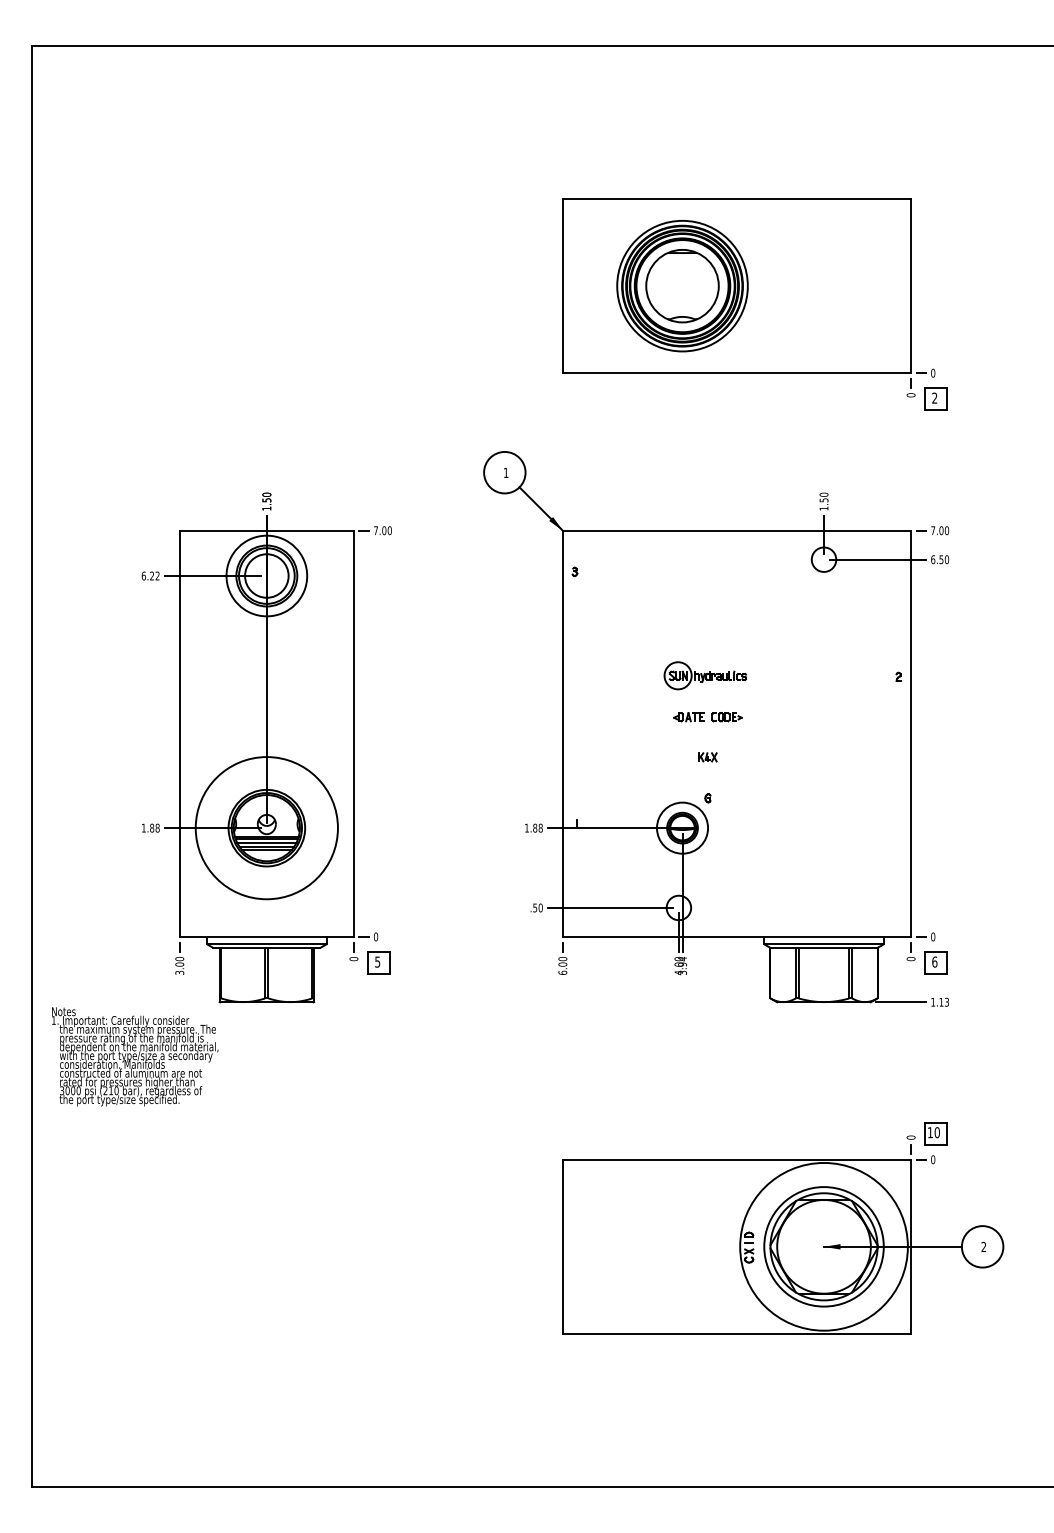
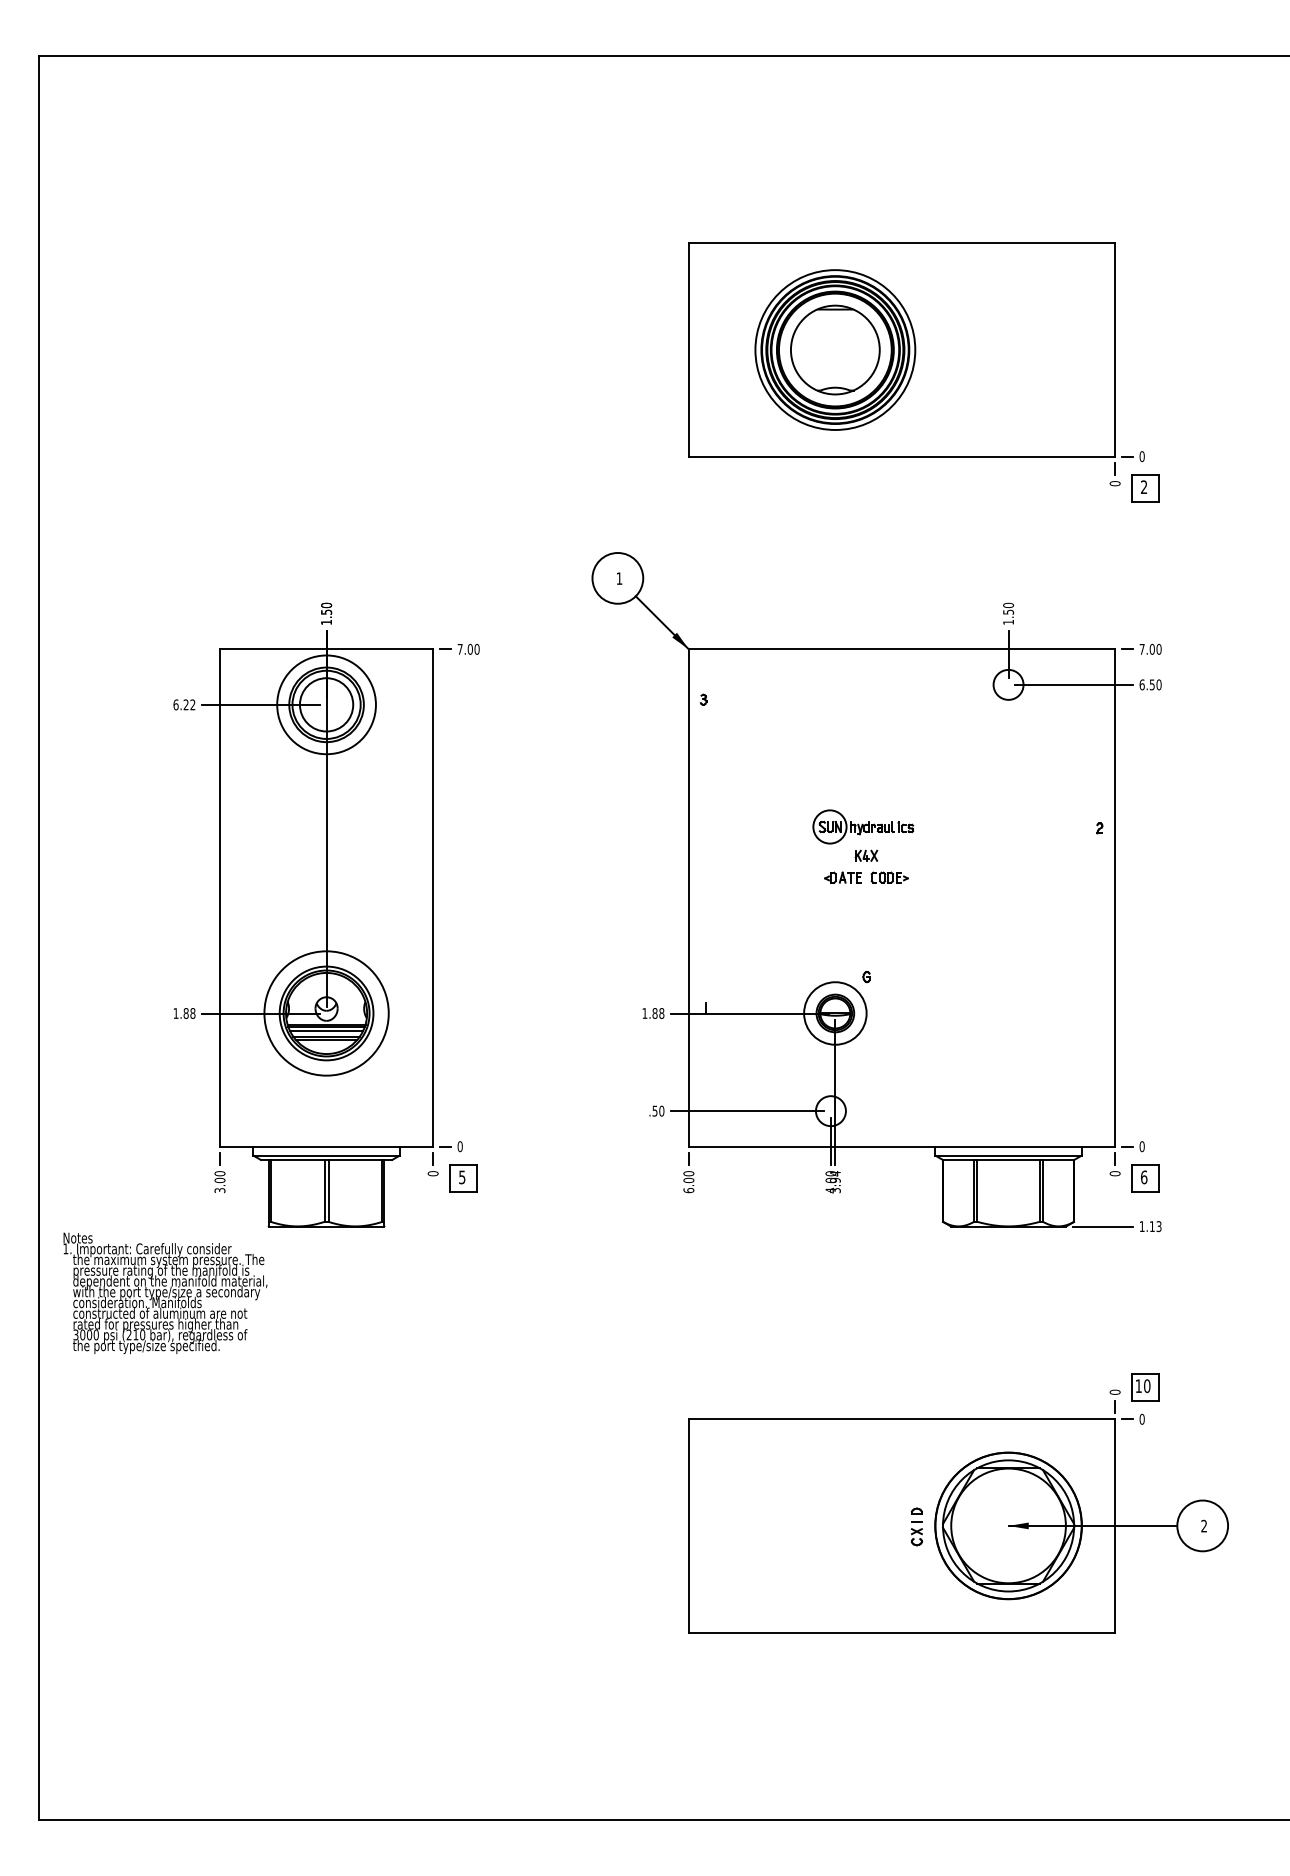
part: (707, 757) -> (865, 855), moved
circle: (266, 827) -> (326, 1012), size x0.71
circle: (823, 1246) -> (1007, 1525), size x0.71

